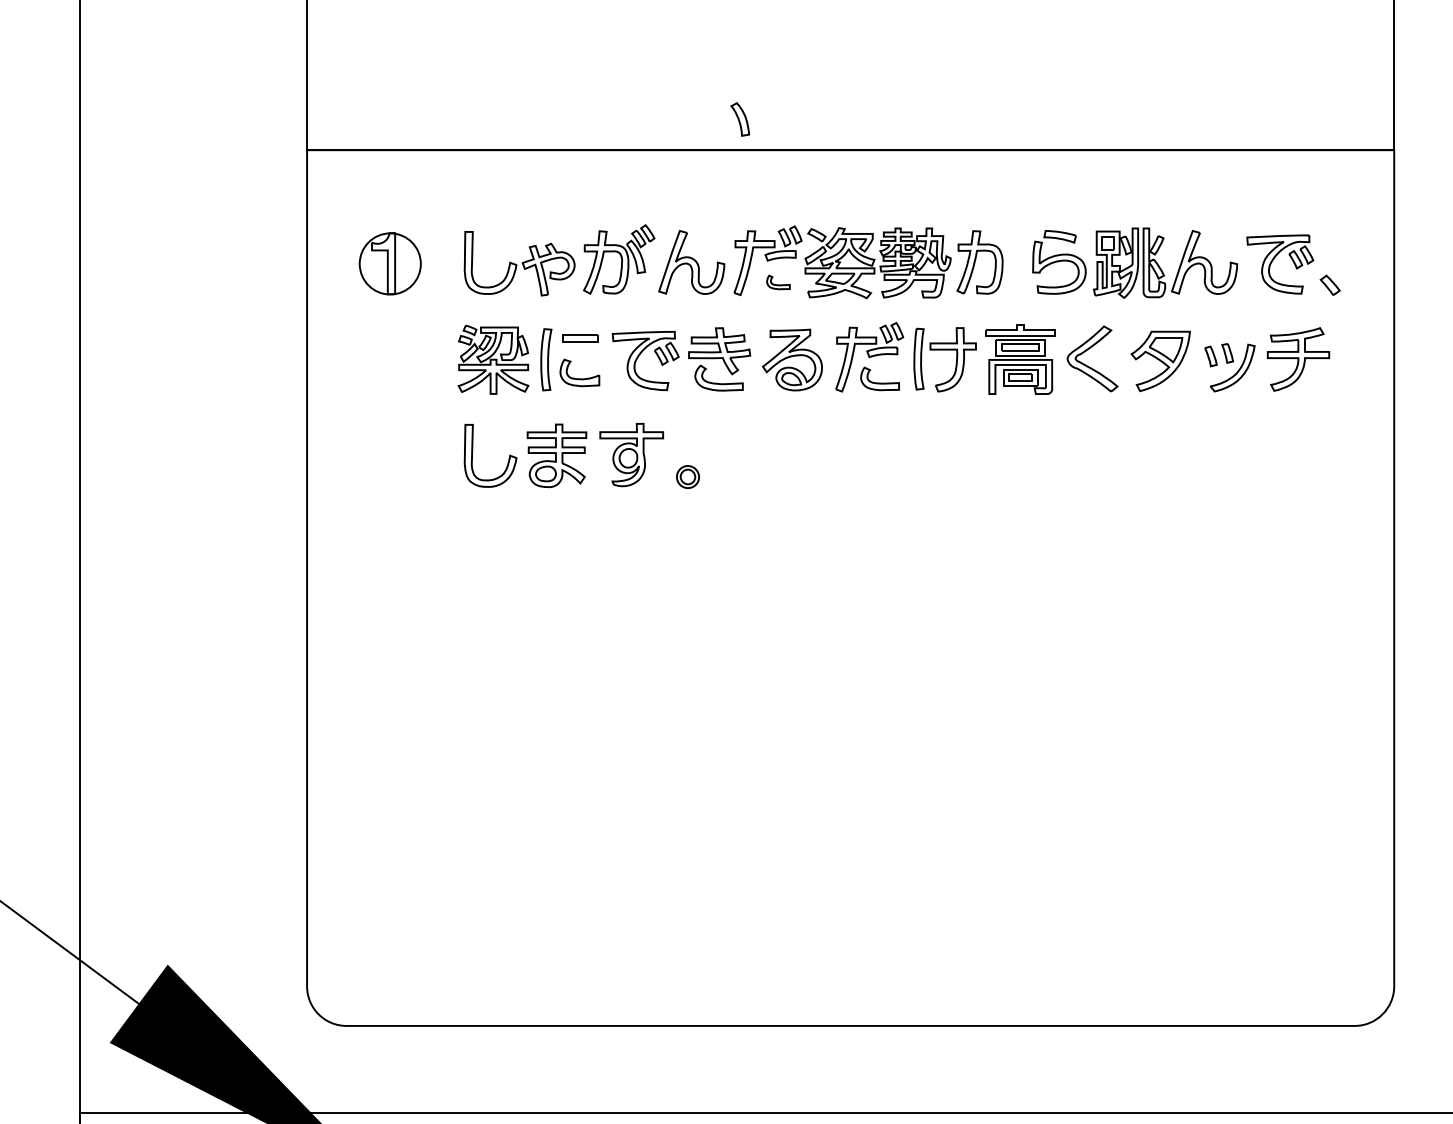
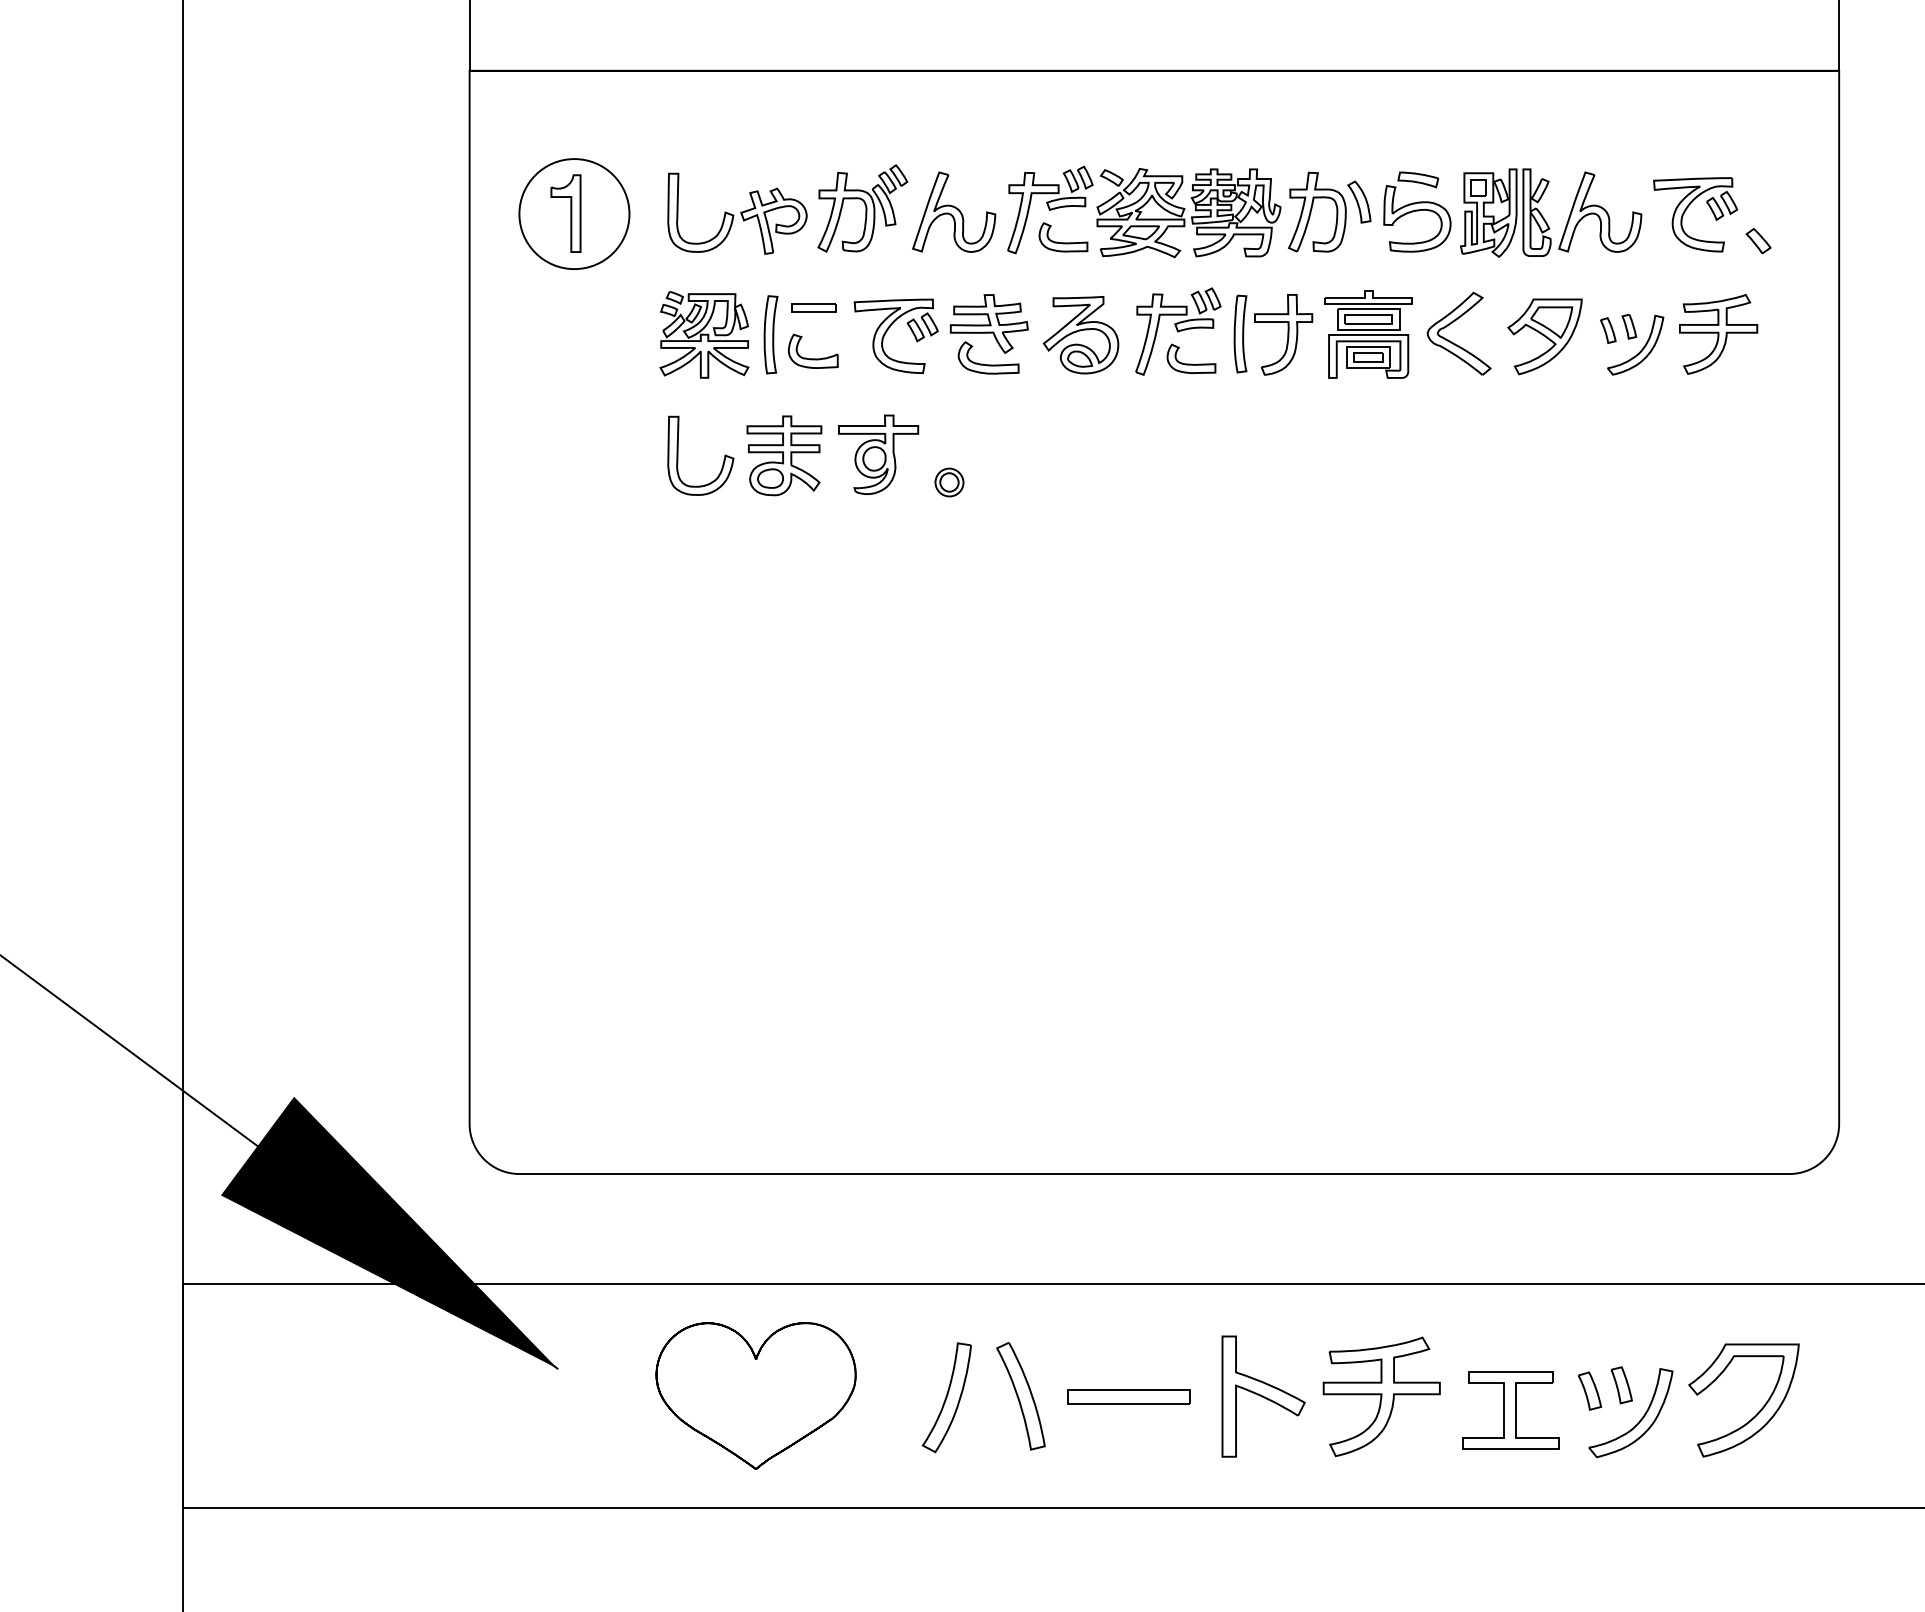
part: (740, 119) -> (1359, 201), moved
circle: (390, 264) -> (574, 214), size x1.43
part: (778, 282) -> (1063, 237), size x1.67

